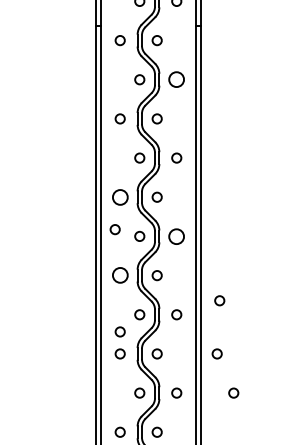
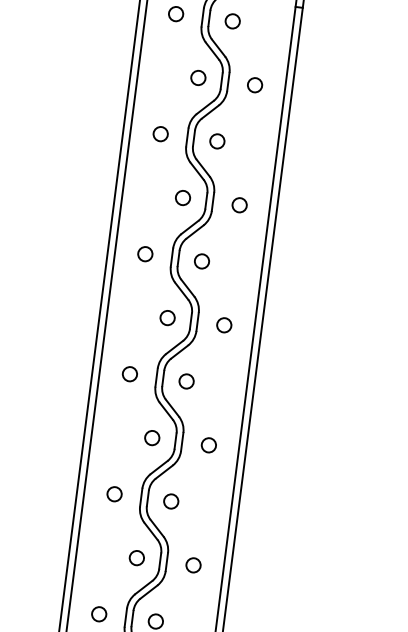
circle: (176, 79) -> (254, 84), size x0.62
circle: (119, 196) -> (144, 252), size x0.62
circle: (114, 229) -> (130, 302), removed
circle: (176, 235) -> (224, 323), size x0.62
circle: (119, 275) -> (128, 373), size x0.62
circle: (219, 300) -> (277, 431), removed
circle: (119, 331) -> (117, 459), removed
circle: (216, 353) -> (262, 512), removed
circle: (233, 392) -> (280, 575), removed

